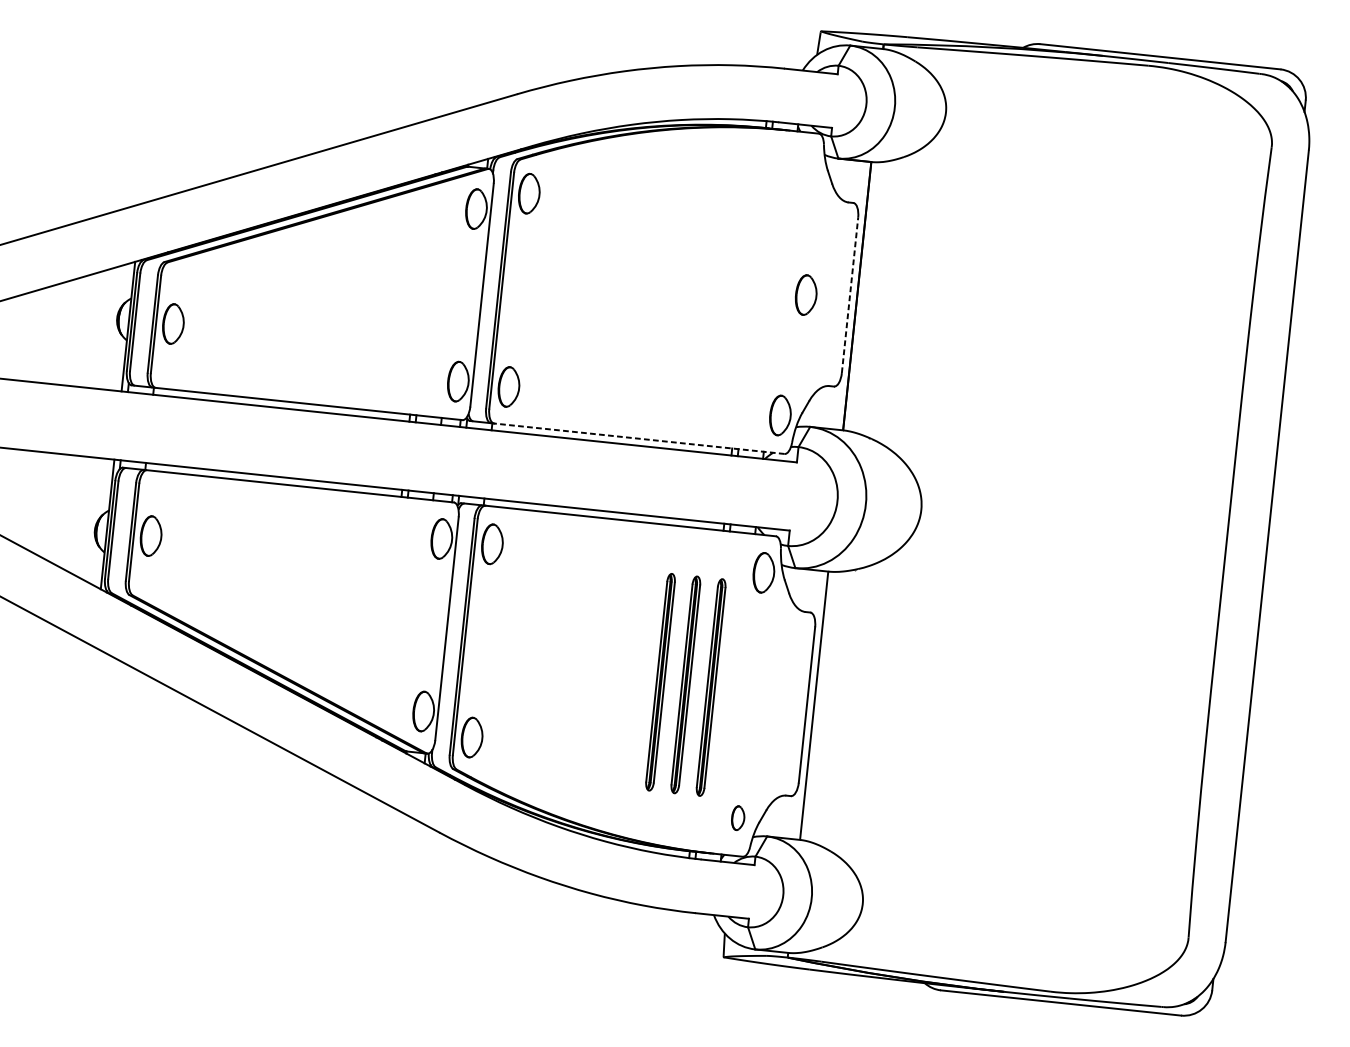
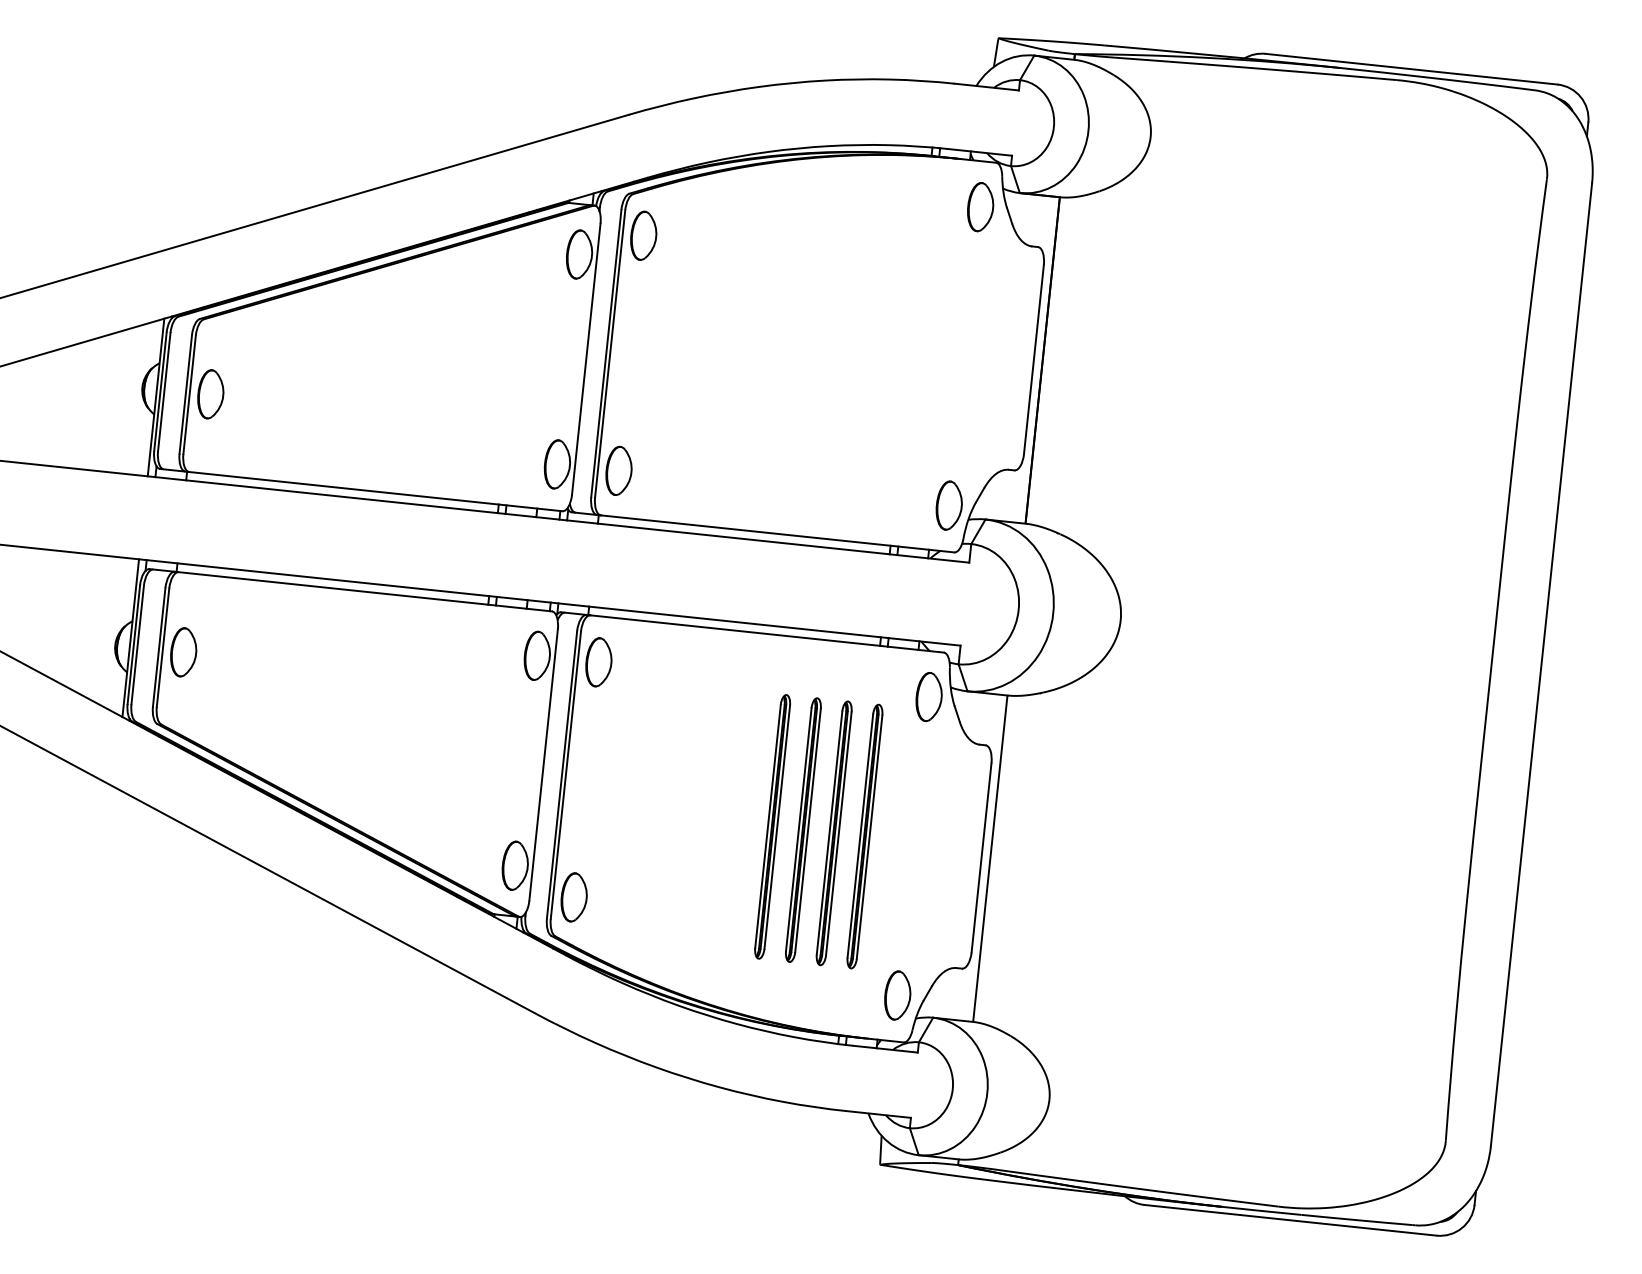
part: (806, 295) -> (980, 207), moved
line: (849, 295) -> (1033, 359), dashed -> solid
line: (639, 438) -> (777, 533), dashed -> solid
part: (635, 679) -> (772, 826), added
part: (737, 818) -> (897, 995), size x1.67

